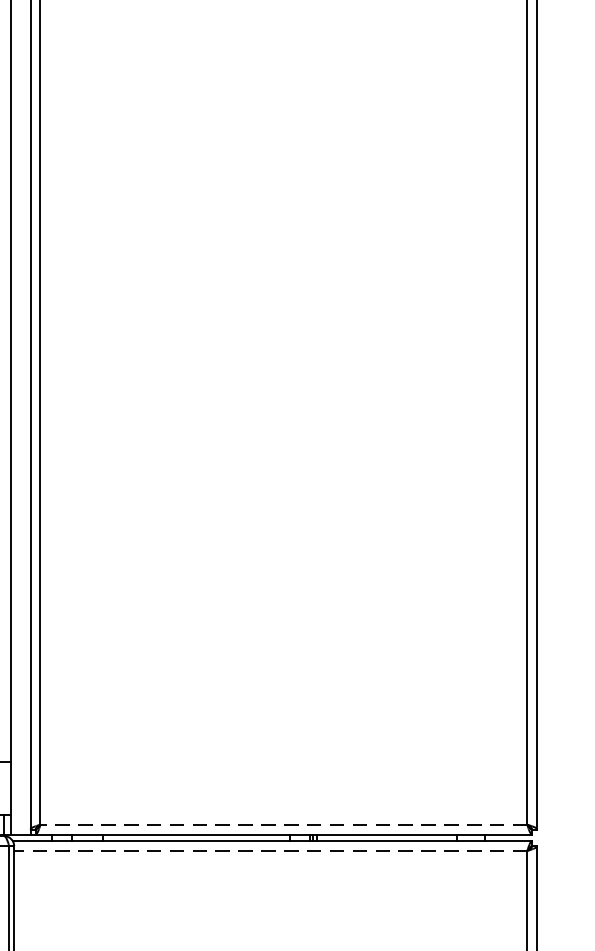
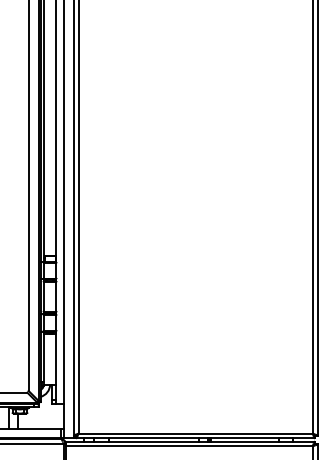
line: (283, 824) -> (195, 433), dashed -> solid
line: (268, 851) -> (188, 446), dashed -> solid

